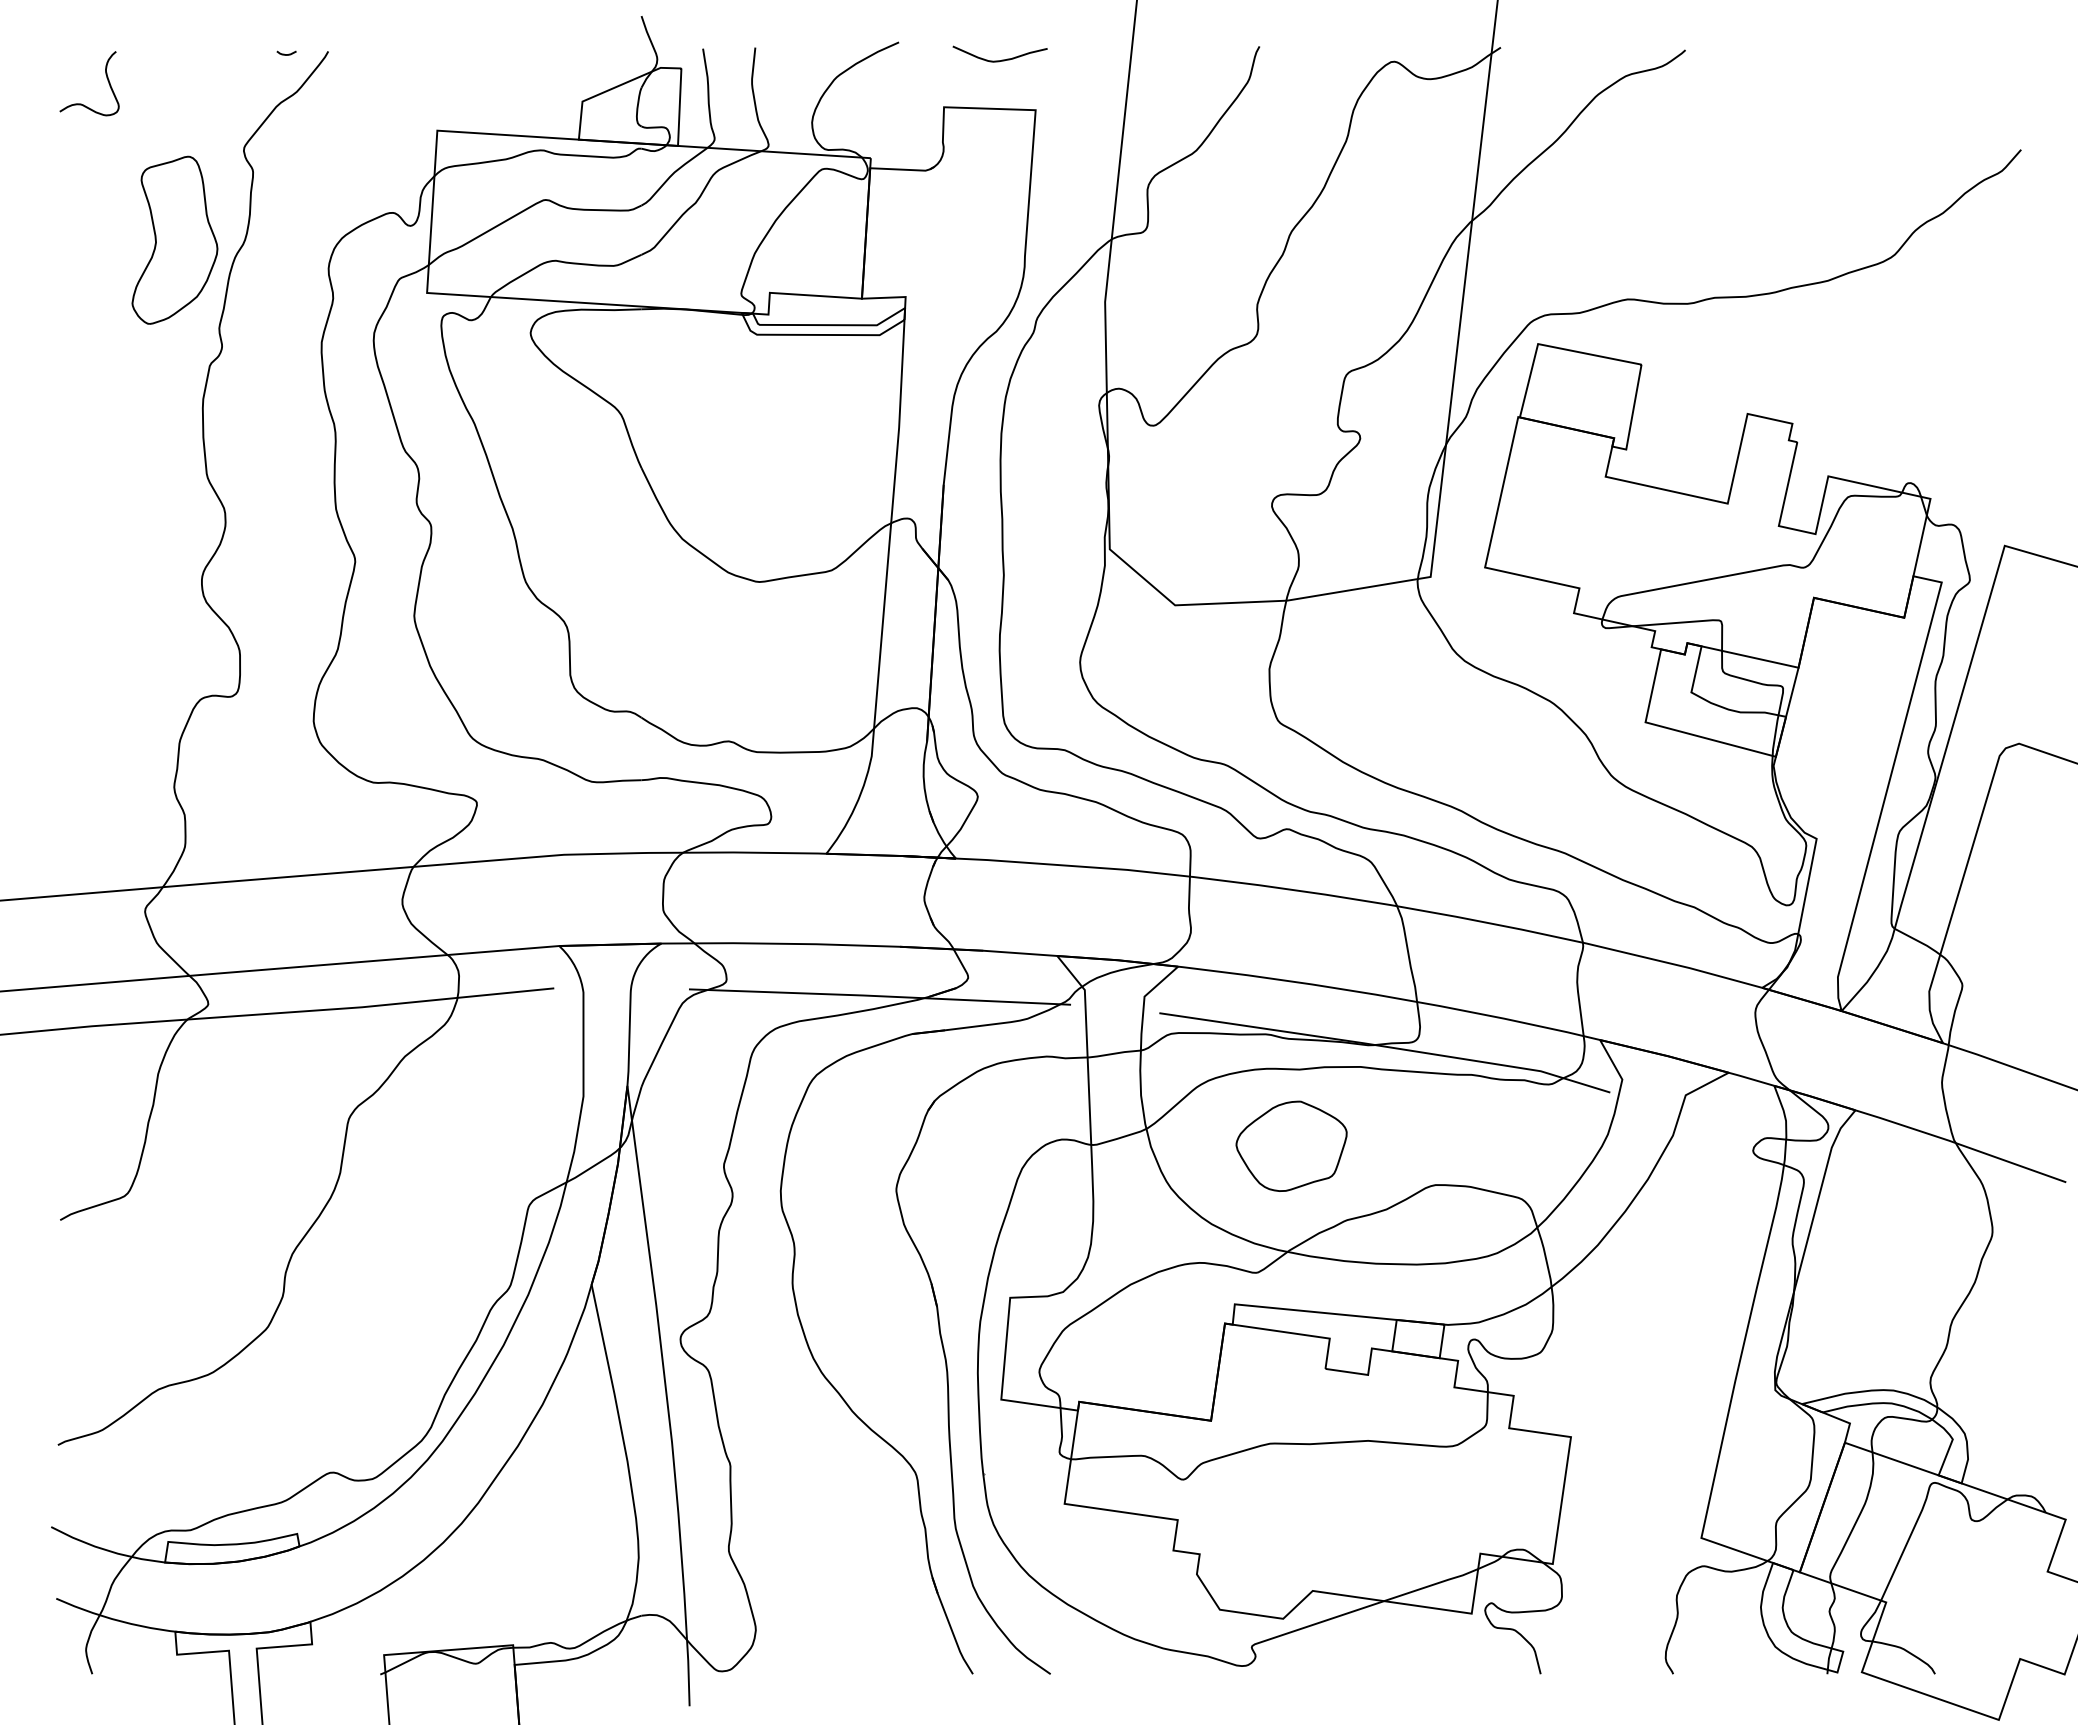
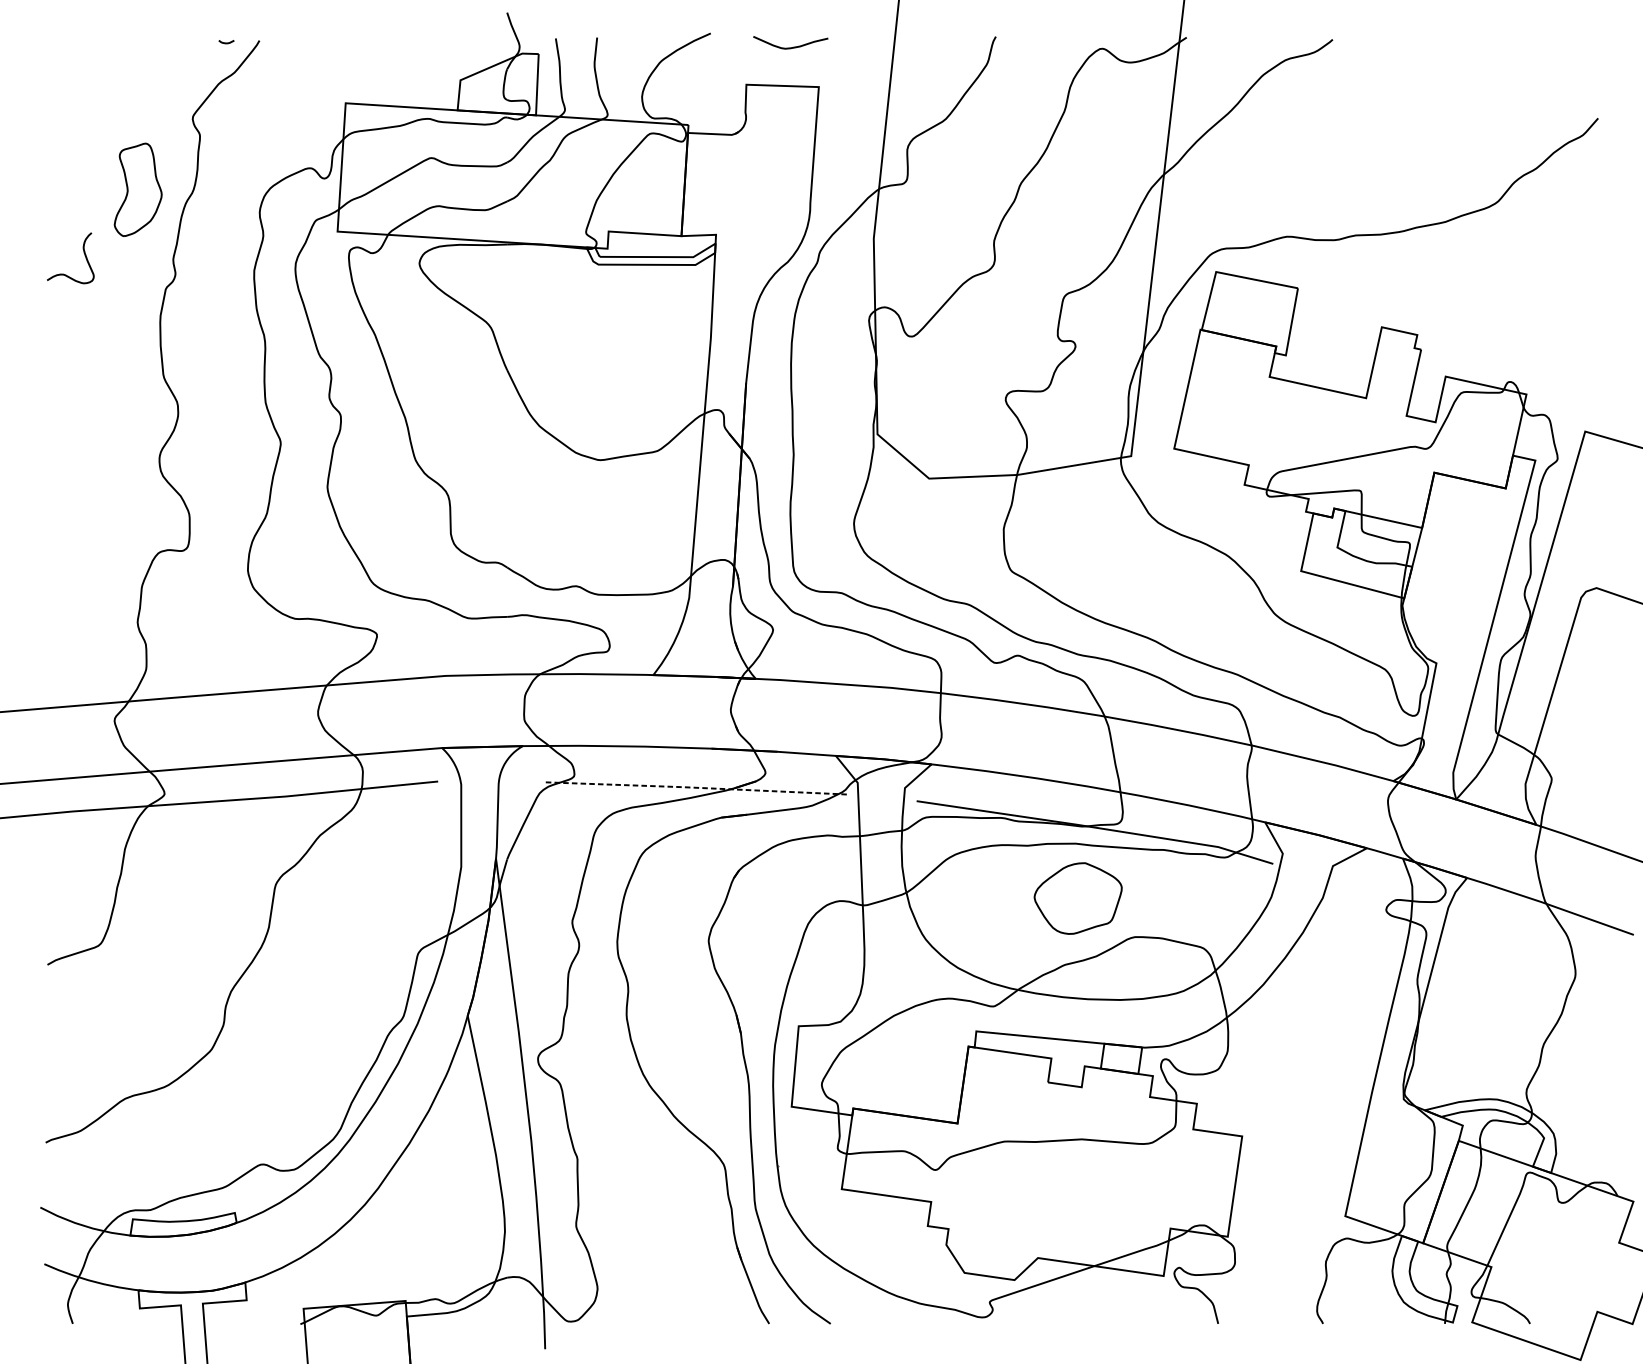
curve: (106, 78) -> (84, 254), moved
part: (174, 239) -> (137, 189), size x0.7
line: (879, 996) -> (695, 787), solid -> dashed
part: (1291, 1145) -> (1078, 897), moved

